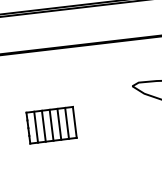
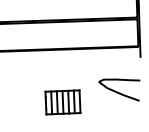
part: (50, 125) -> (62, 102), moved

